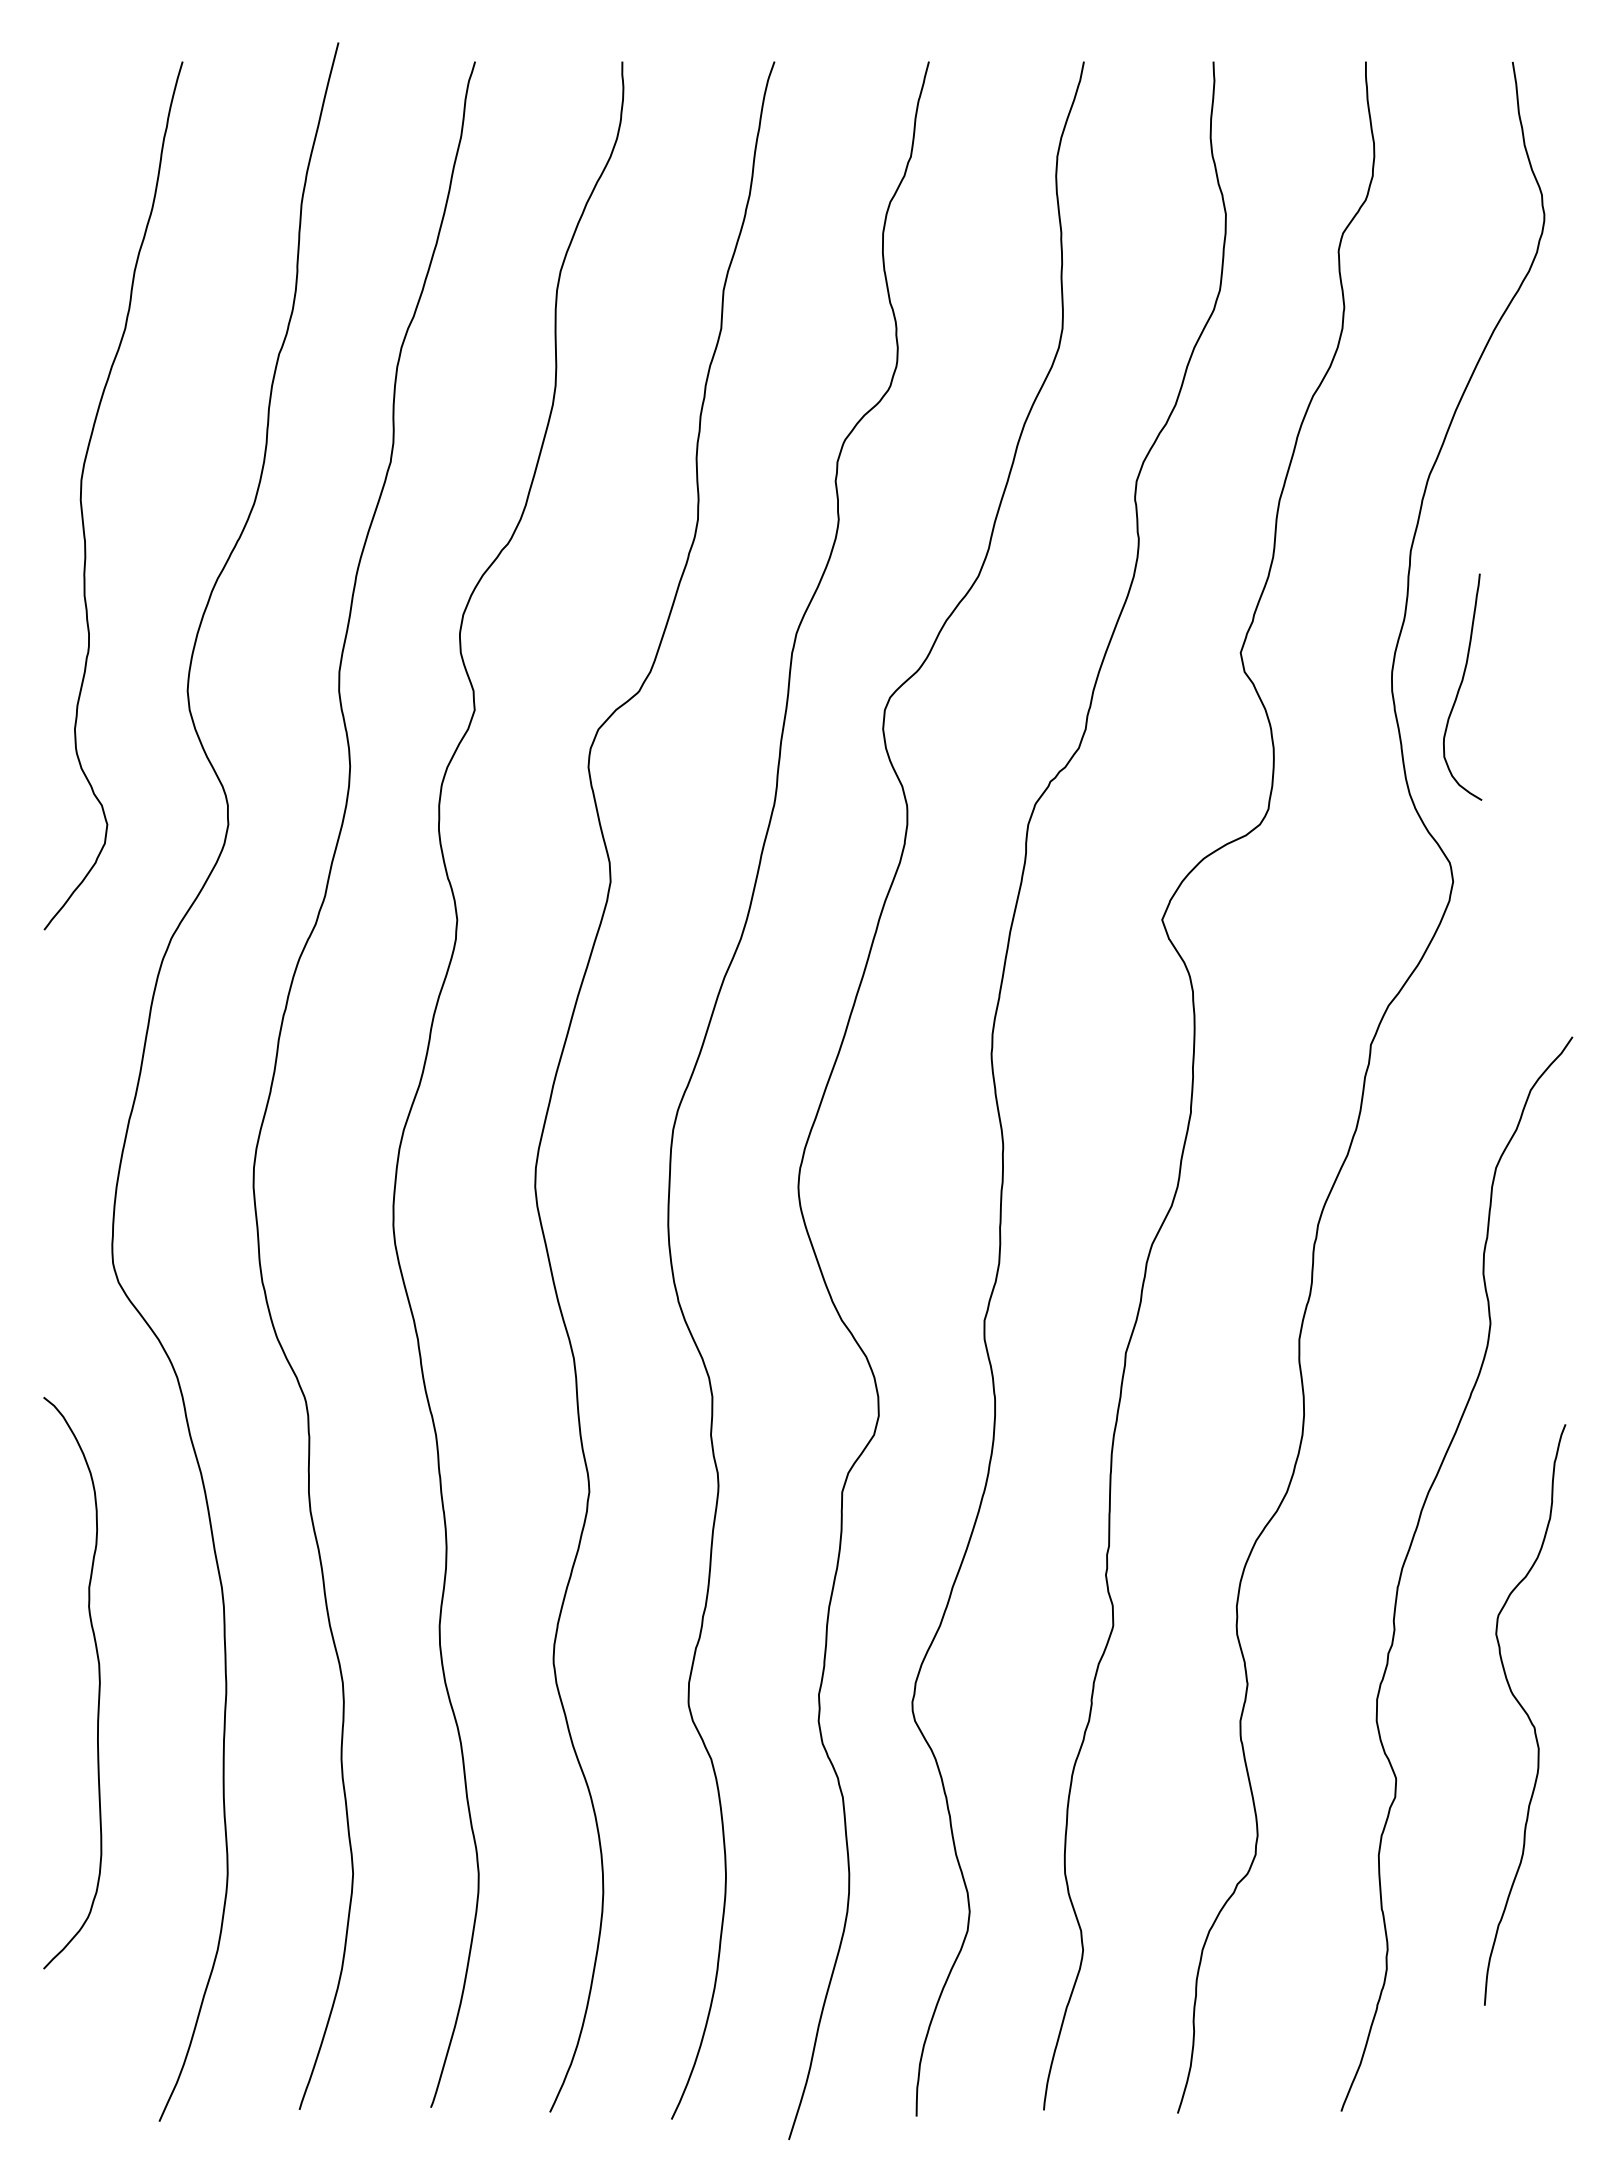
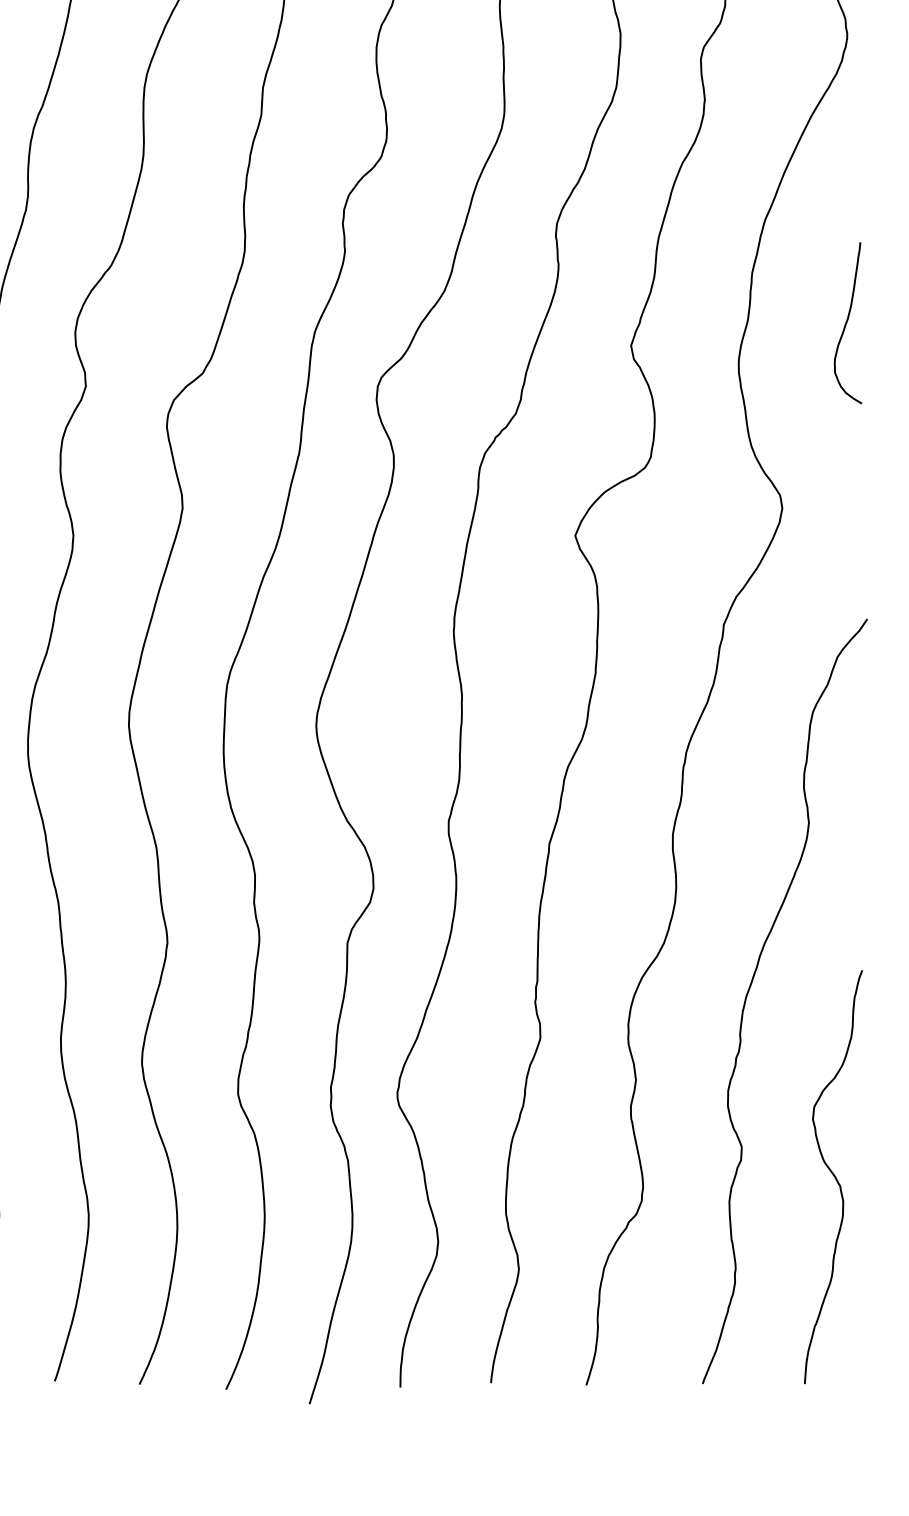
curve: (1461, 686) -> (847, 322), moved
curve: (1525, 1713) -> (833, 1176), moved

